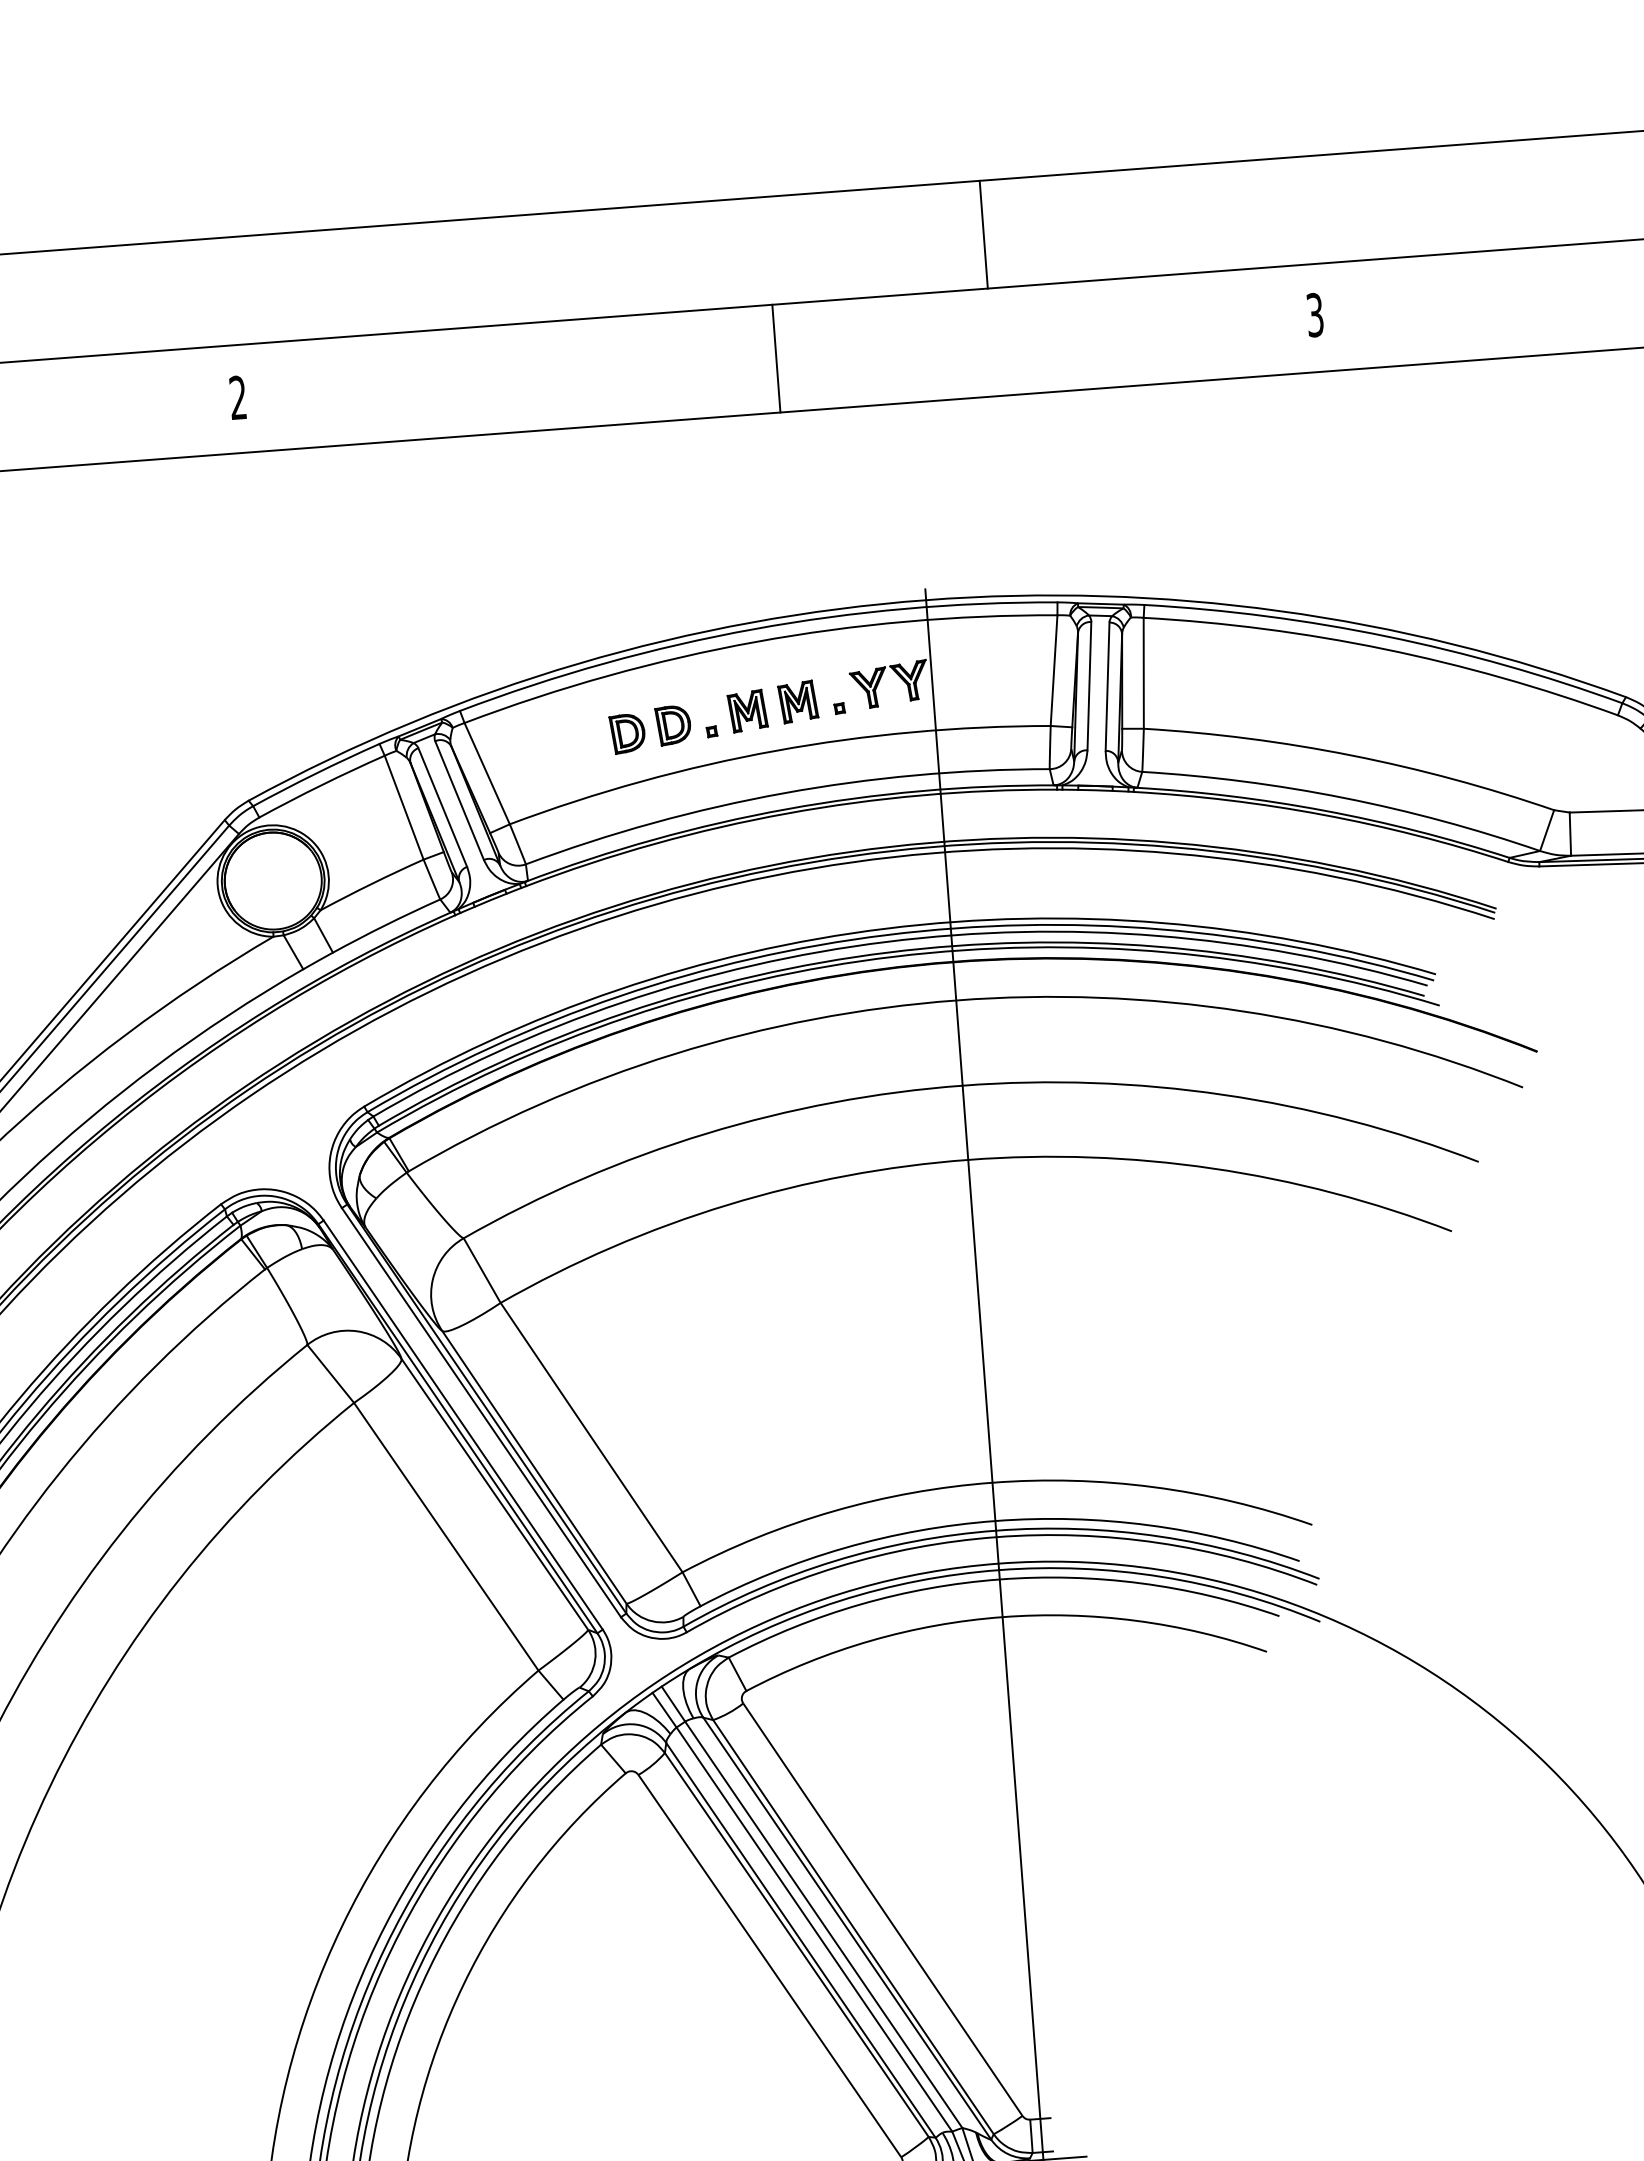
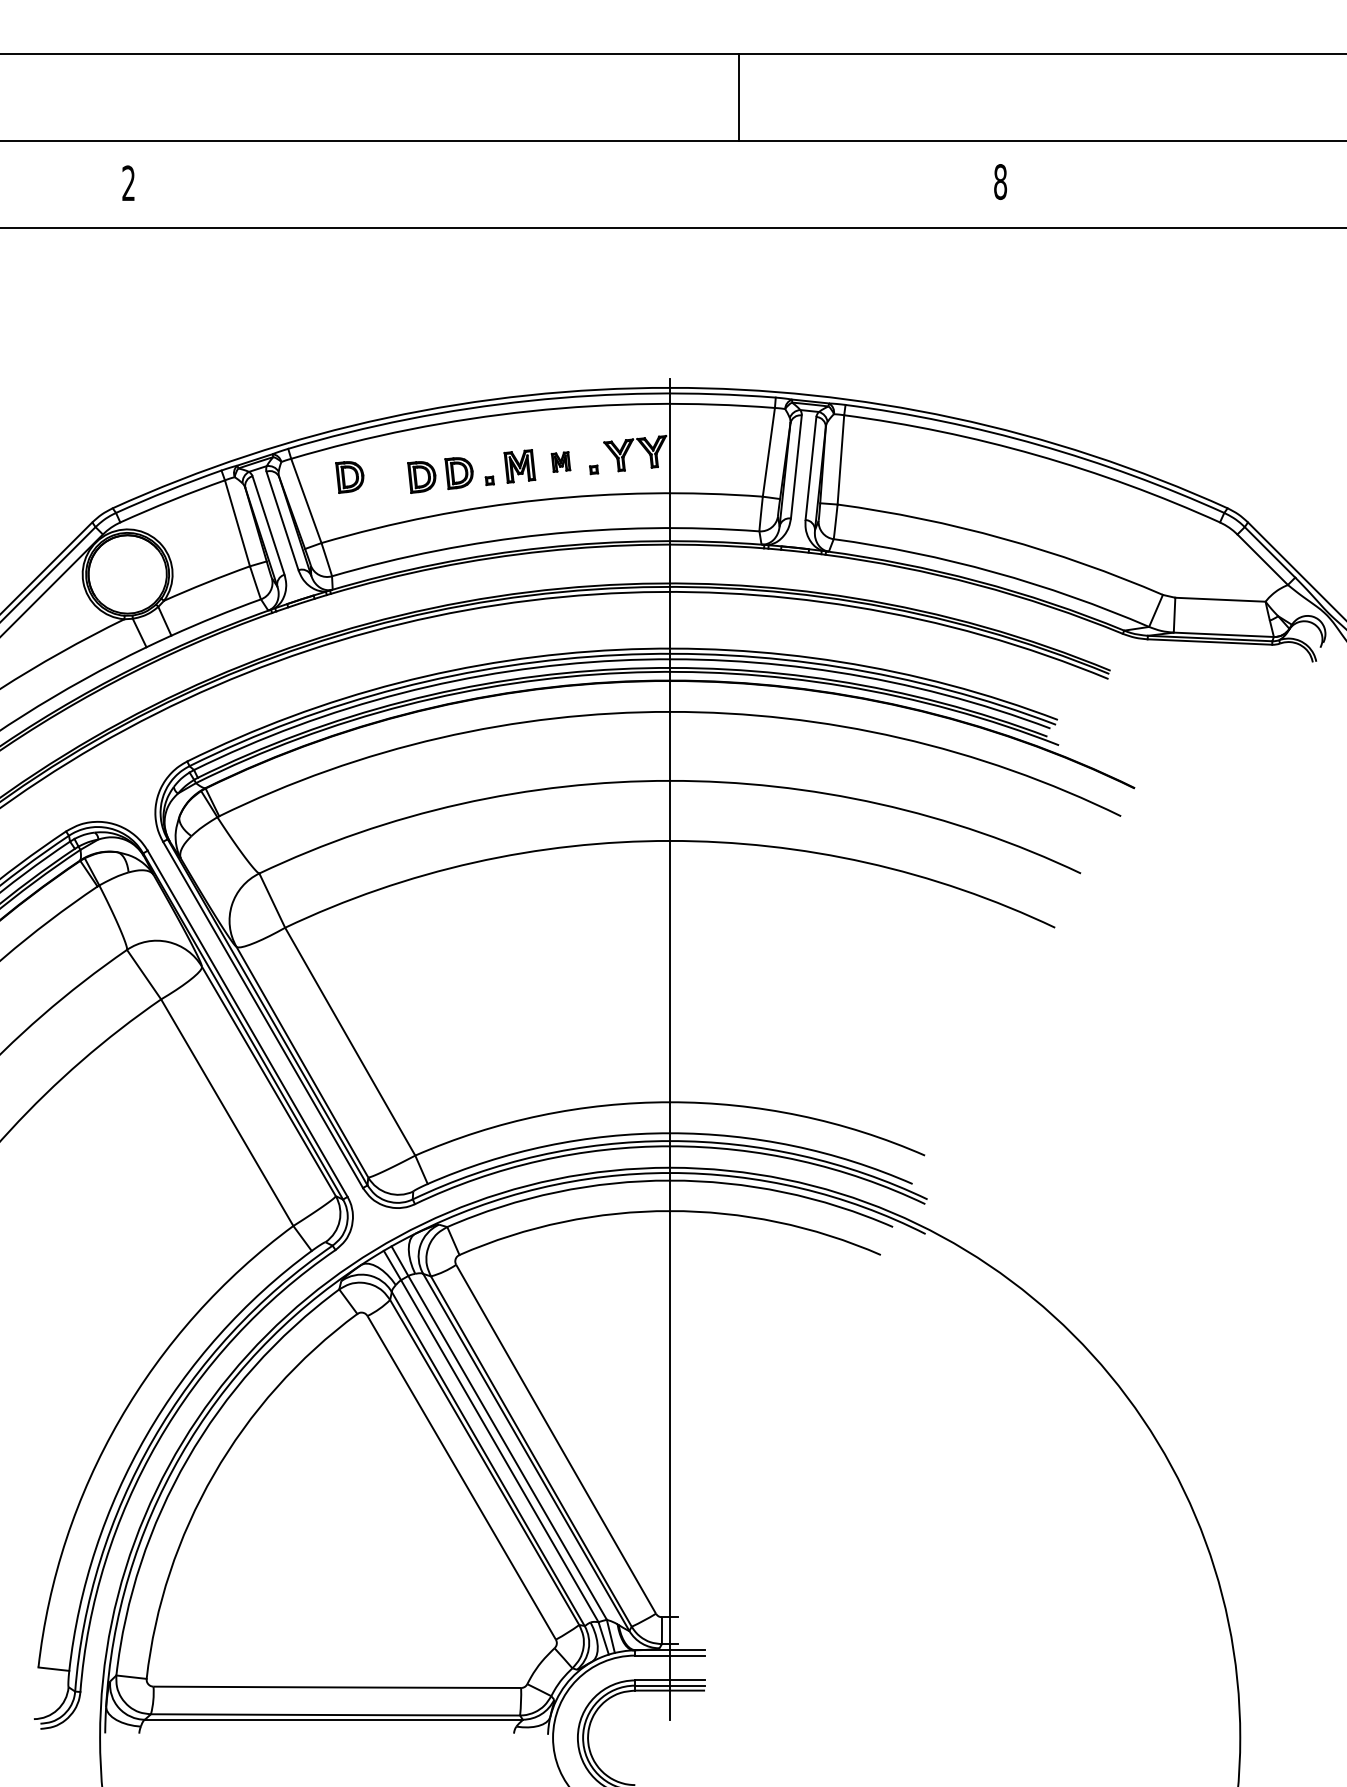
text: (1315, 314) -> (1000, 181), 3 -> 8
line: (776, 358) -> (564, 184), removed
part: (797, 701) -> (560, 461), size x0.6
part: (538, 740) -> (349, 477), added

